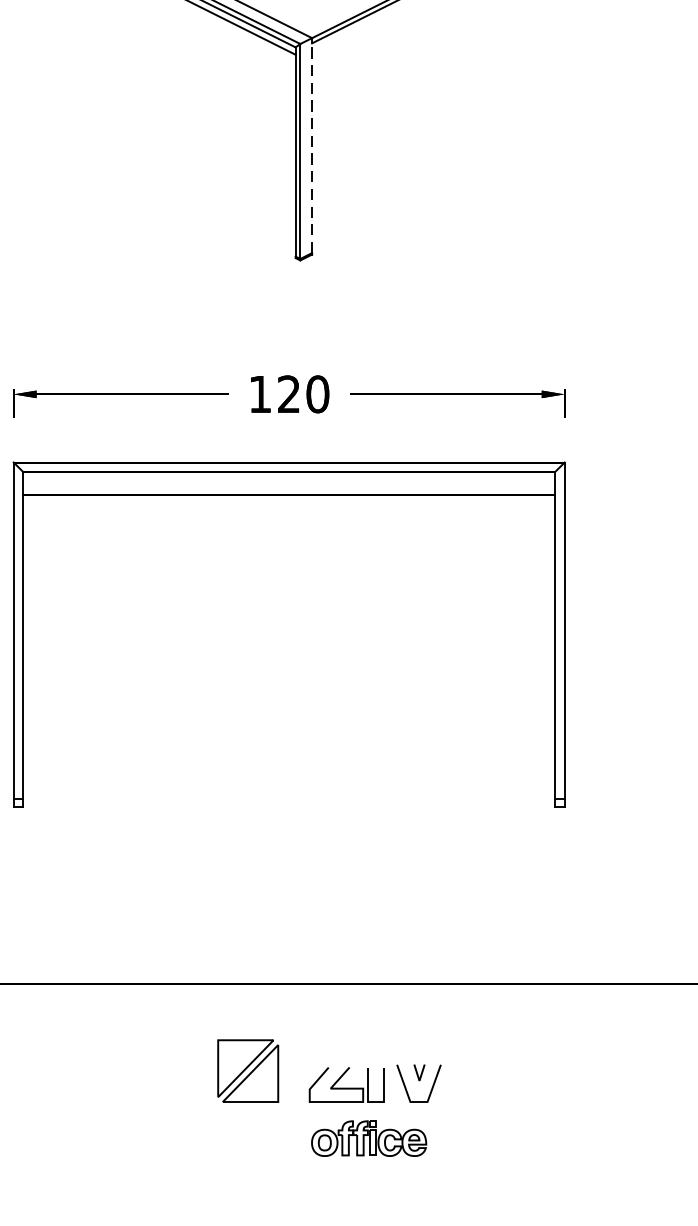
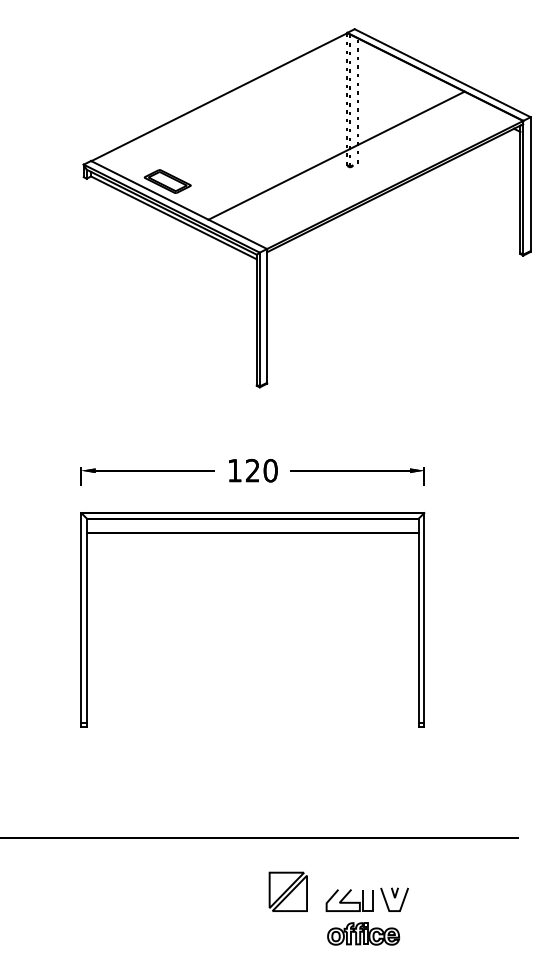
line: (312, 148) -> (267, 317), dashed -> solid
part: (328, 1097) -> (338, 908), moved

